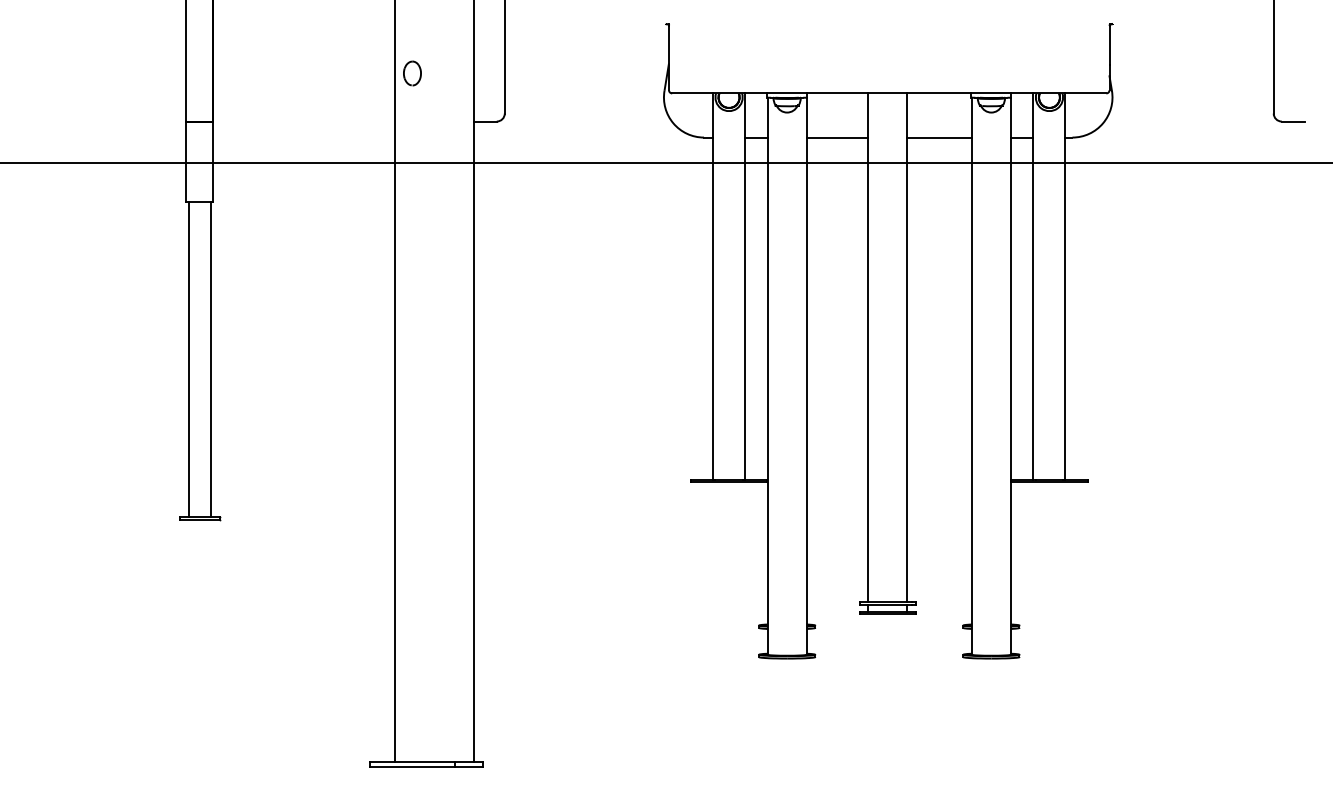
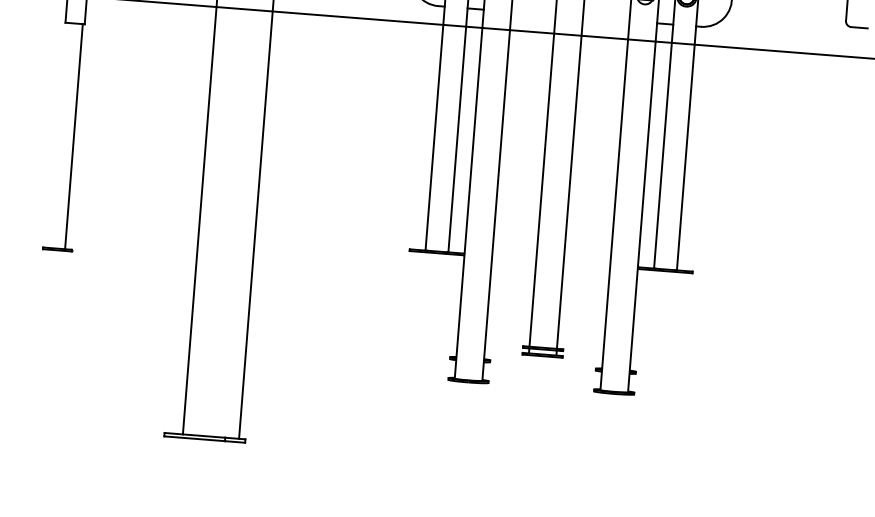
line: (837, 137) -> (533, 13), removed
line: (939, 137) -> (606, 19), removed
line: (189, 359) -> (58, 135), removed

